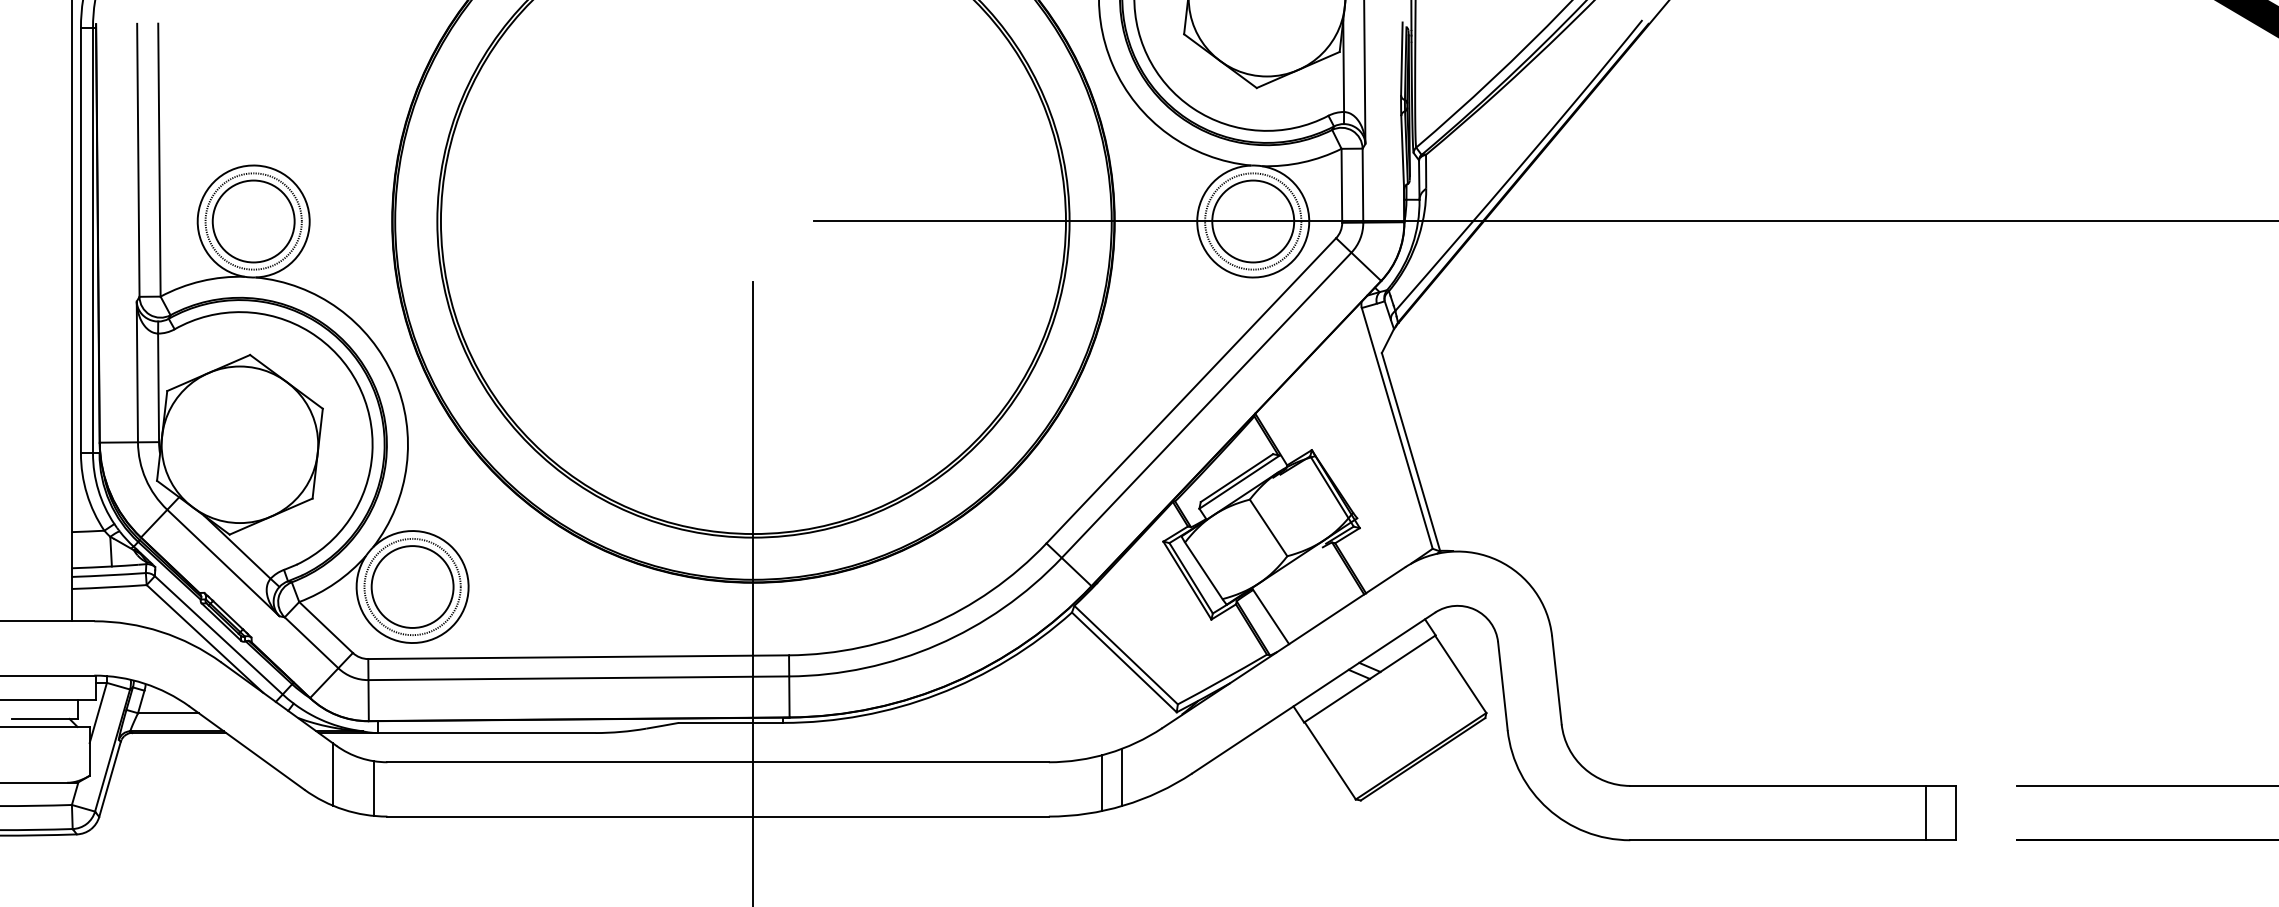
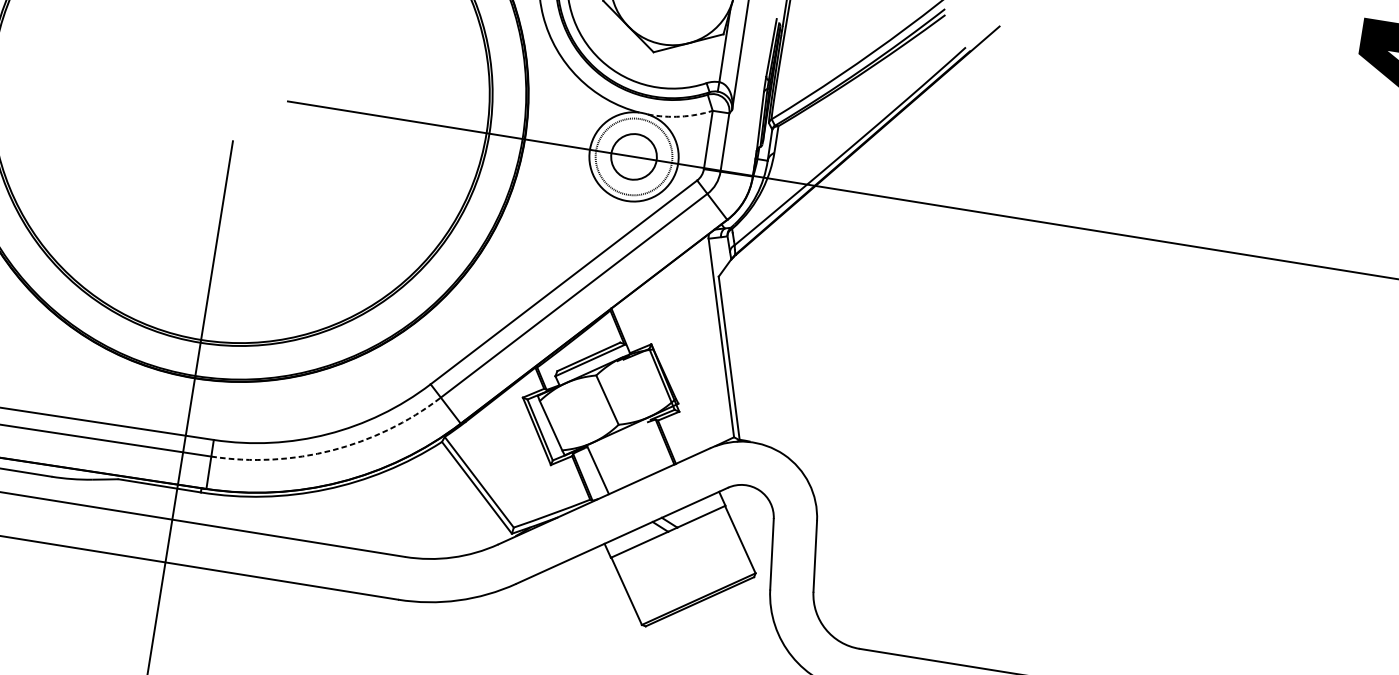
arc: (1302, 162) -> (680, 116), solid -> dashed
circle: (1253, 221) -> (634, 156), size x0.7
arc: (937, 644) -> (332, 450), solid -> dashed
line: (1122, 777) -> (460, 578), removed
line: (1102, 783) -> (444, 580), removed

